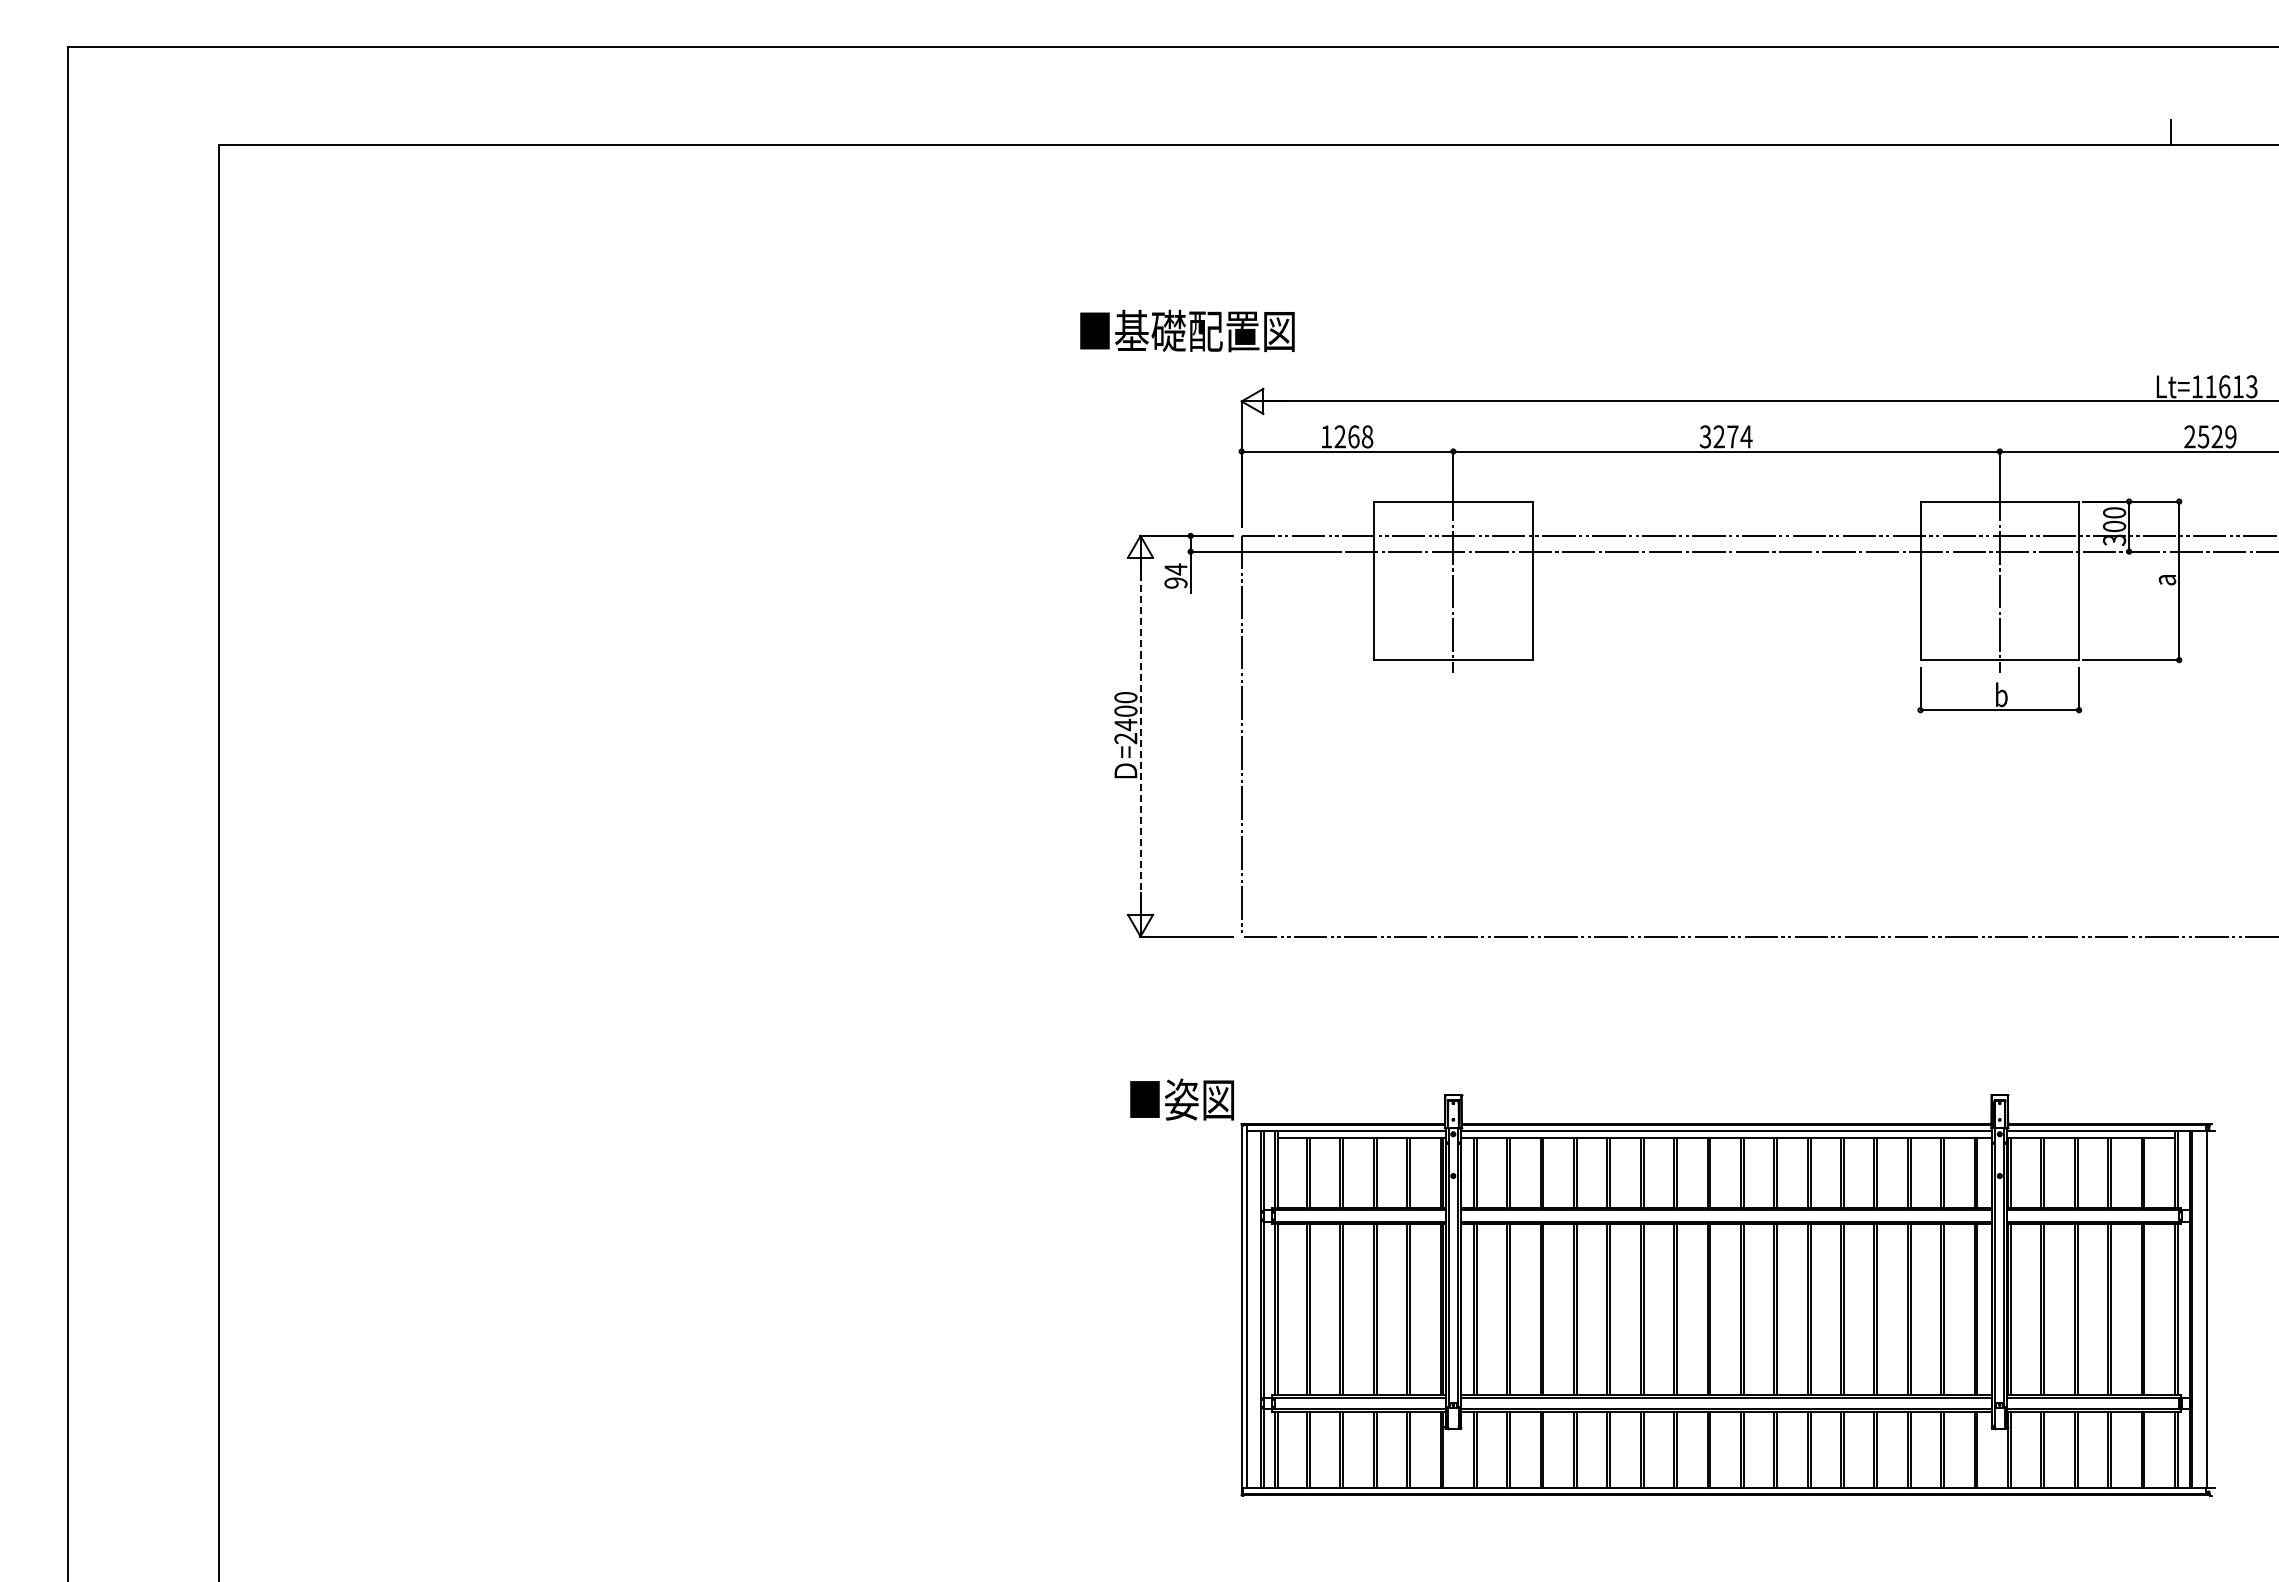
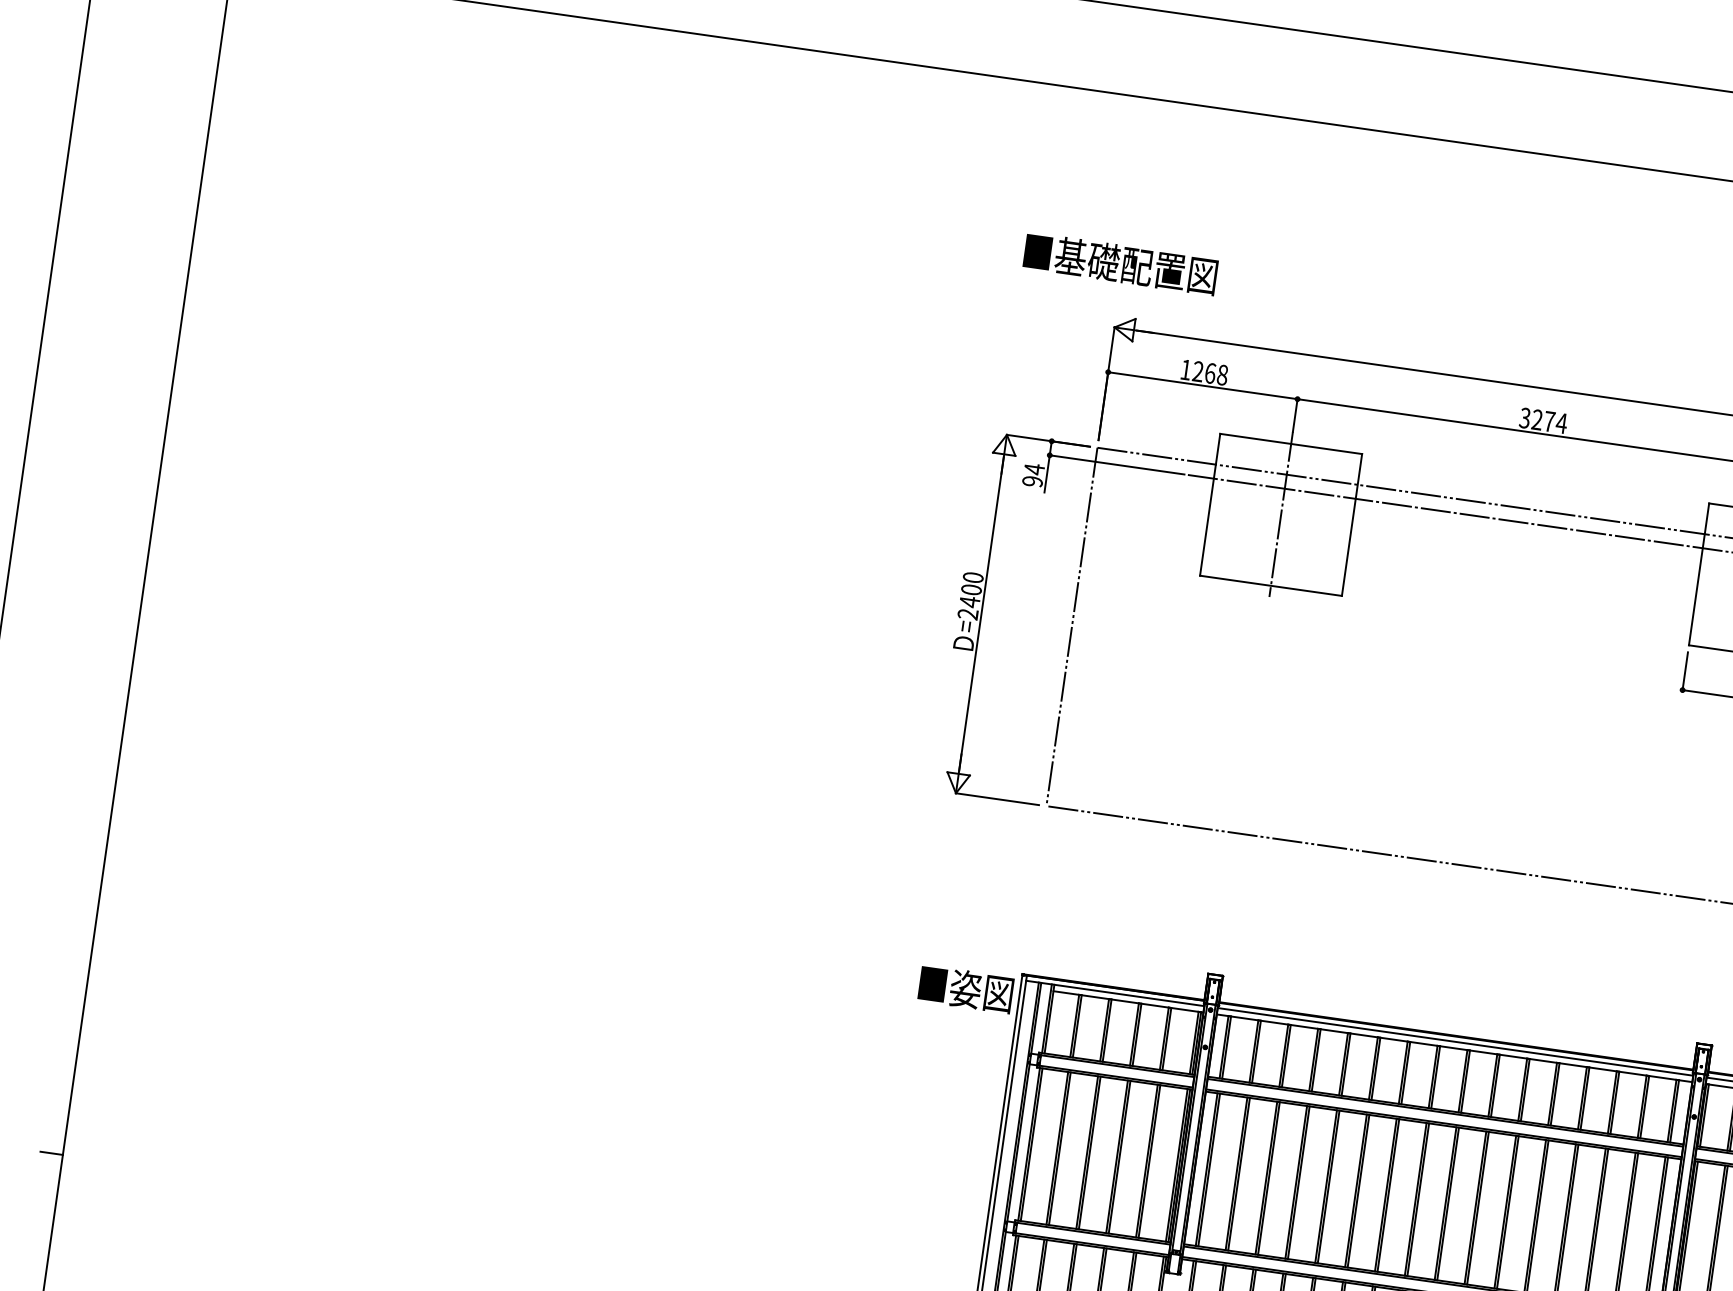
text: (1187, 330) -> (1120, 263), moved
line: (1140, 735) -> (981, 613), dashed -> solid
text: (1181, 1099) -> (965, 989), moved
line: (205, 1471) -> (51, 1152), added

